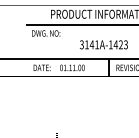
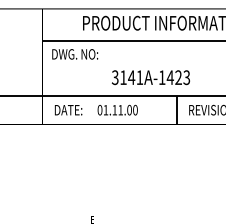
text: (103, 44) -> (150, 77), moved

